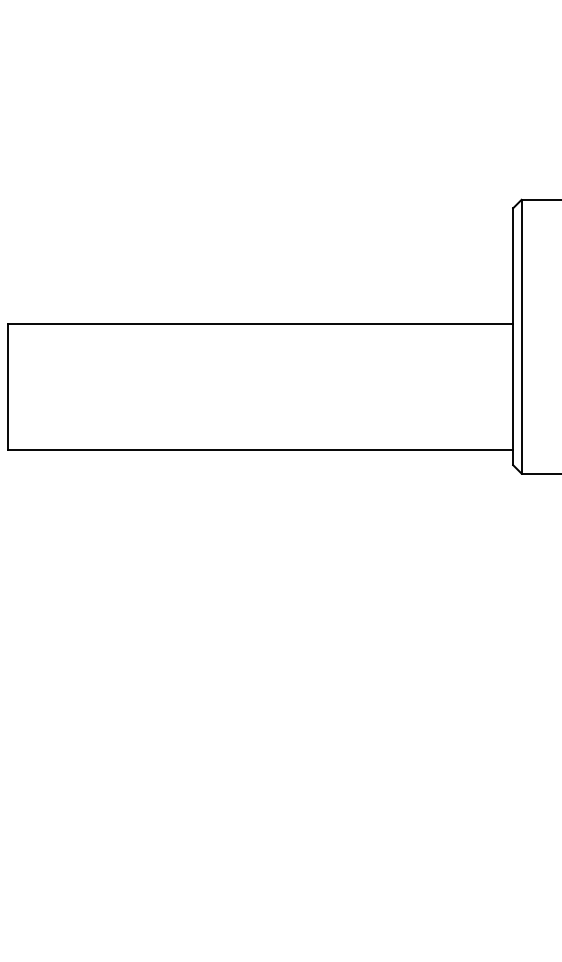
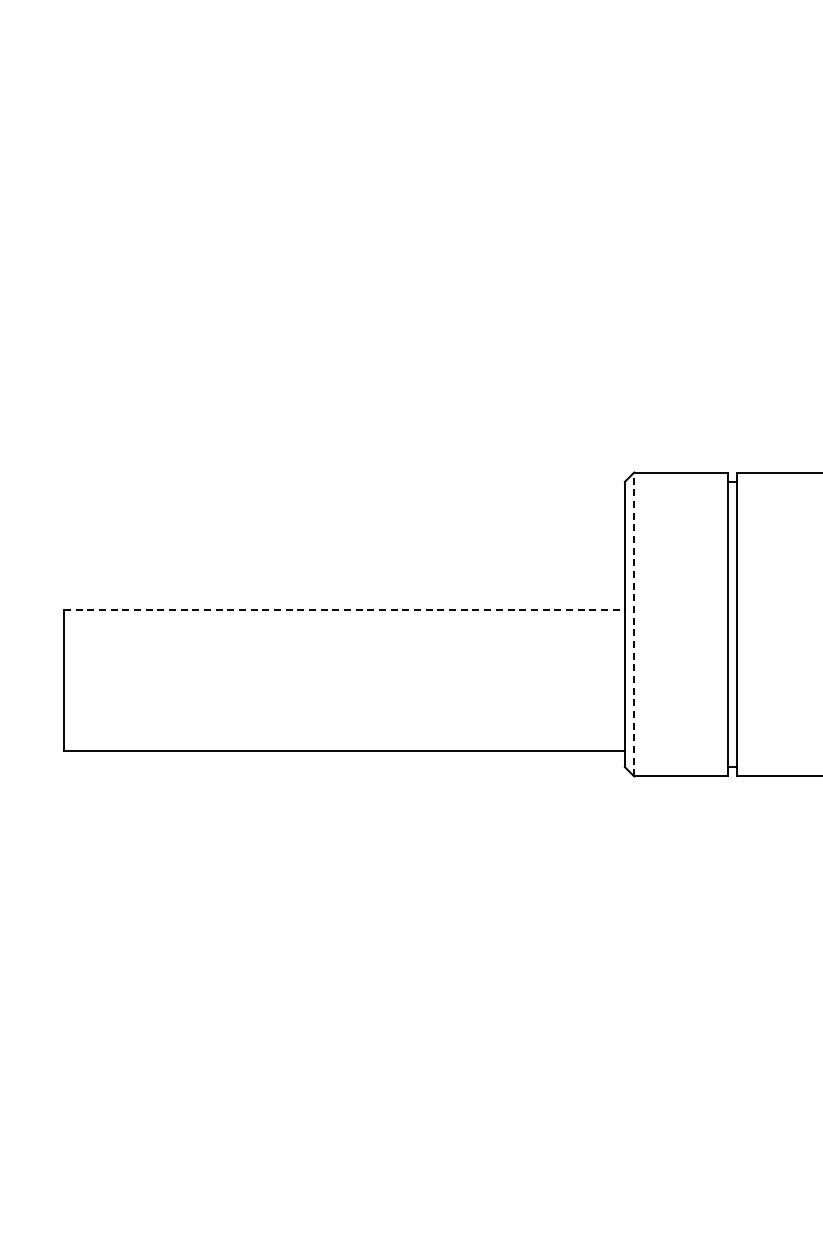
line: (260, 324) -> (344, 610), solid -> dashed
line: (521, 336) -> (634, 624), solid -> dashed

